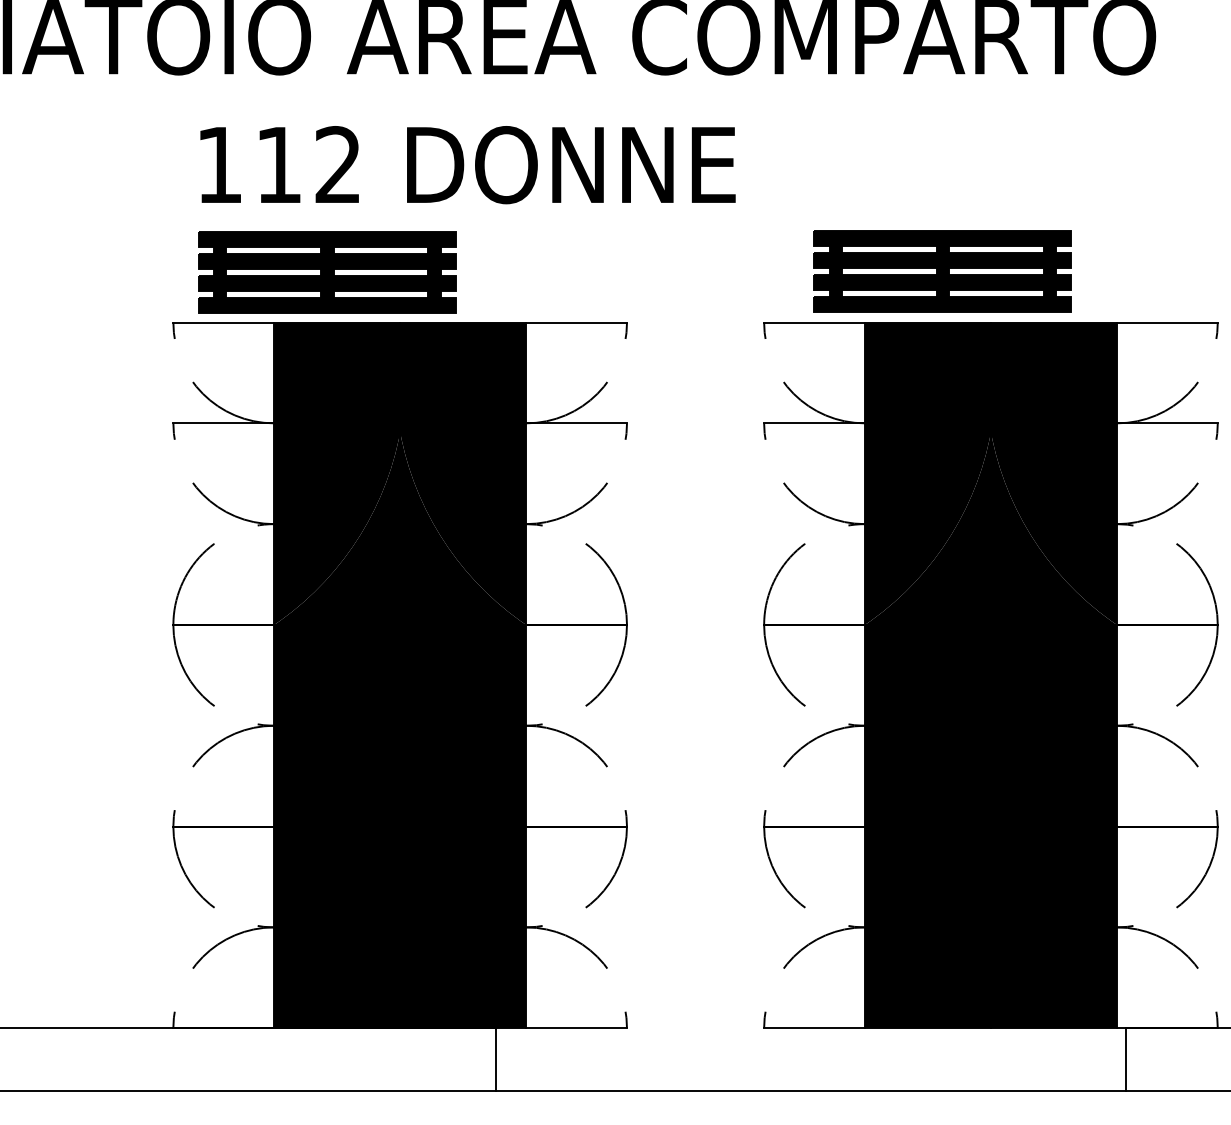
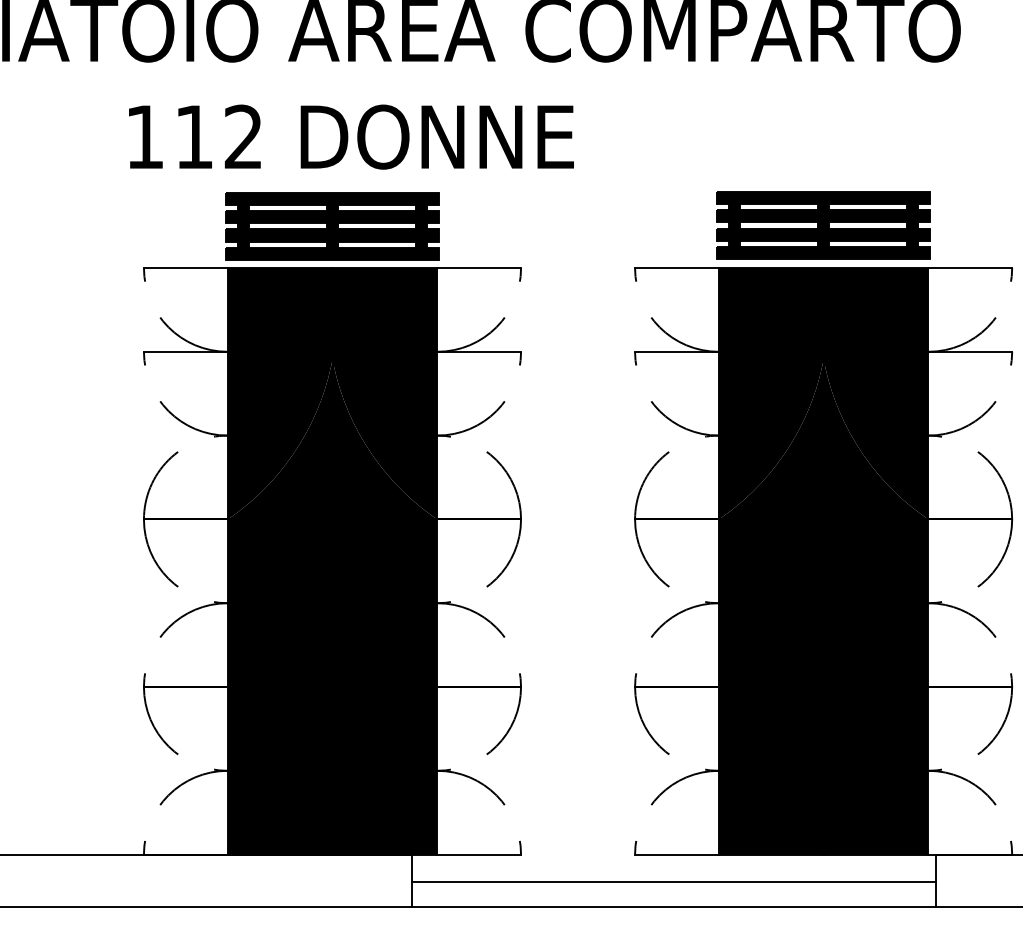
text: (467, 165) -> (351, 137), moved
part: (942, 271) -> (823, 225), moved
part: (327, 272) -> (332, 226), moved
line: (810, 1060) -> (673, 881), added

